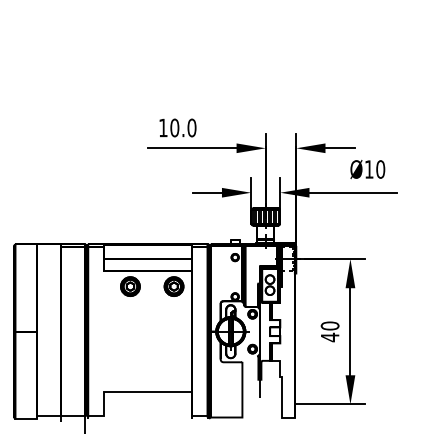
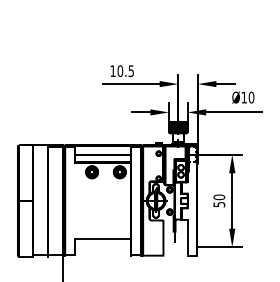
text: (192, 128) -> (131, 71), 10.0 -> 10.5
text: (330, 337) -> (219, 204), 40 -> 50

